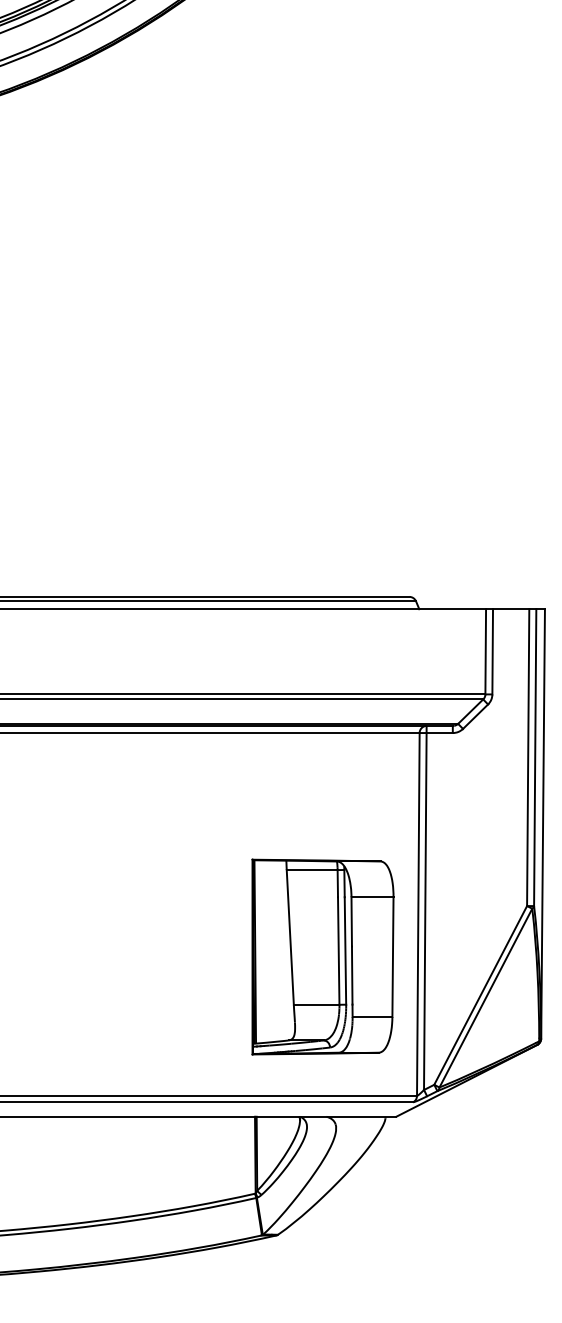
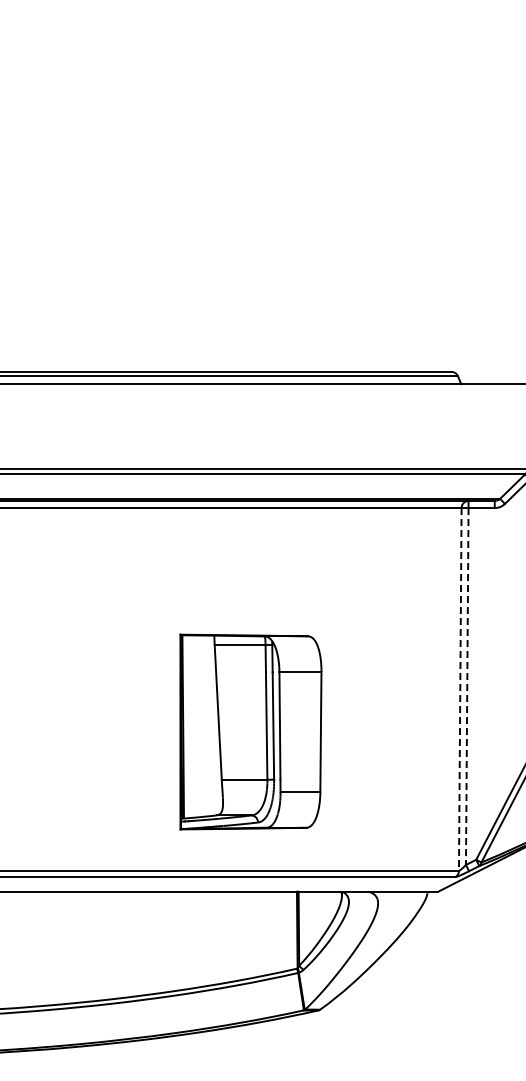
line: (425, 912) -> (467, 687), solid -> dashed
line: (418, 915) -> (460, 690), solid -> dashed
part: (322, 956) -> (250, 731), moved

